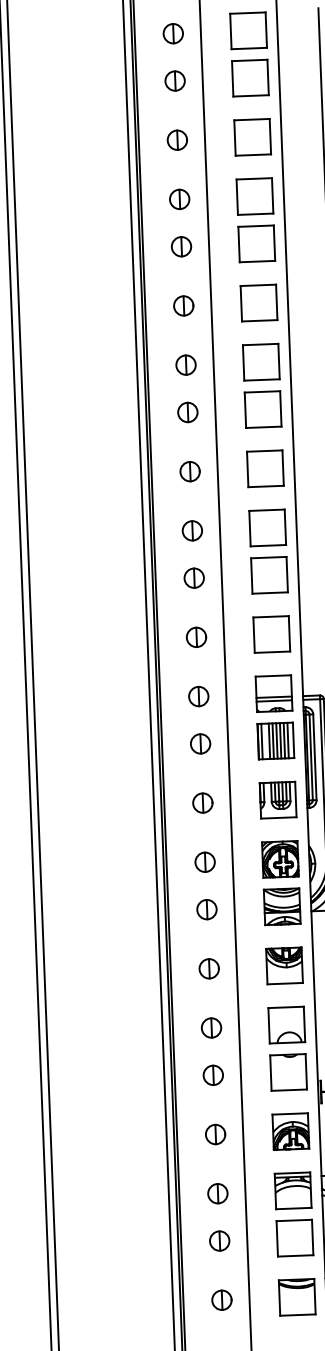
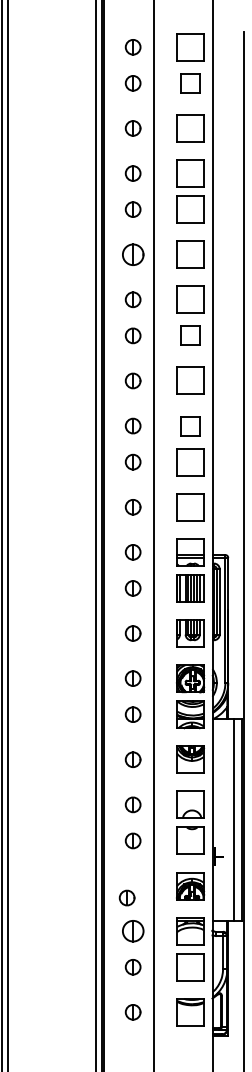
part: (250, 78) -> (190, 83), size x0.7
part: (182, 305) -> (132, 254), size x1.4
part: (263, 409) -> (190, 335), size x0.7
part: (267, 528) -> (190, 426), size x0.7
part: (214, 1133) -> (126, 897), moved
part: (216, 1192) -> (132, 930), size x1.4

